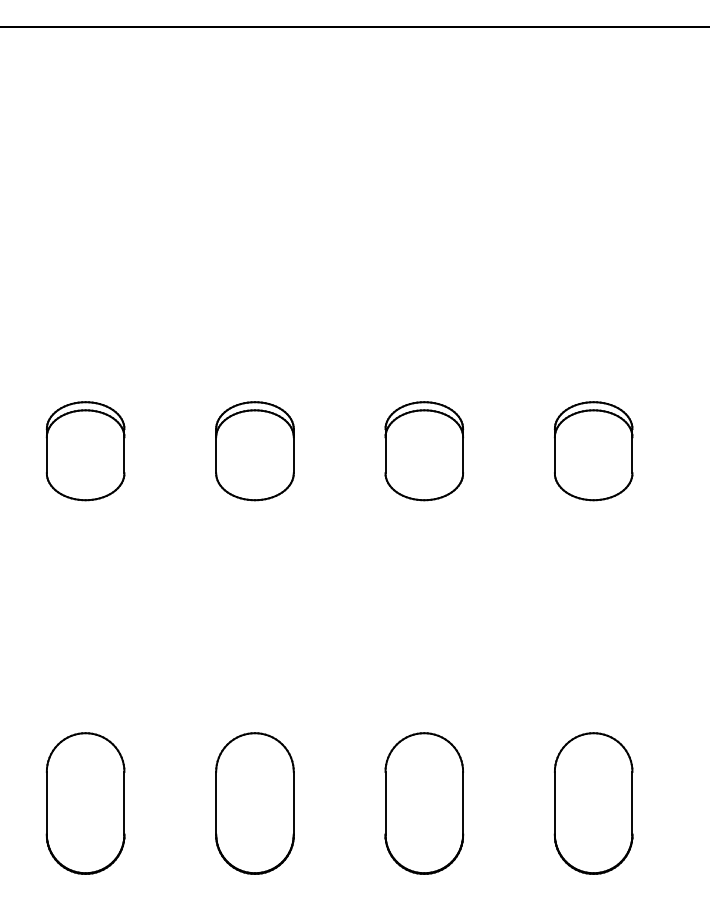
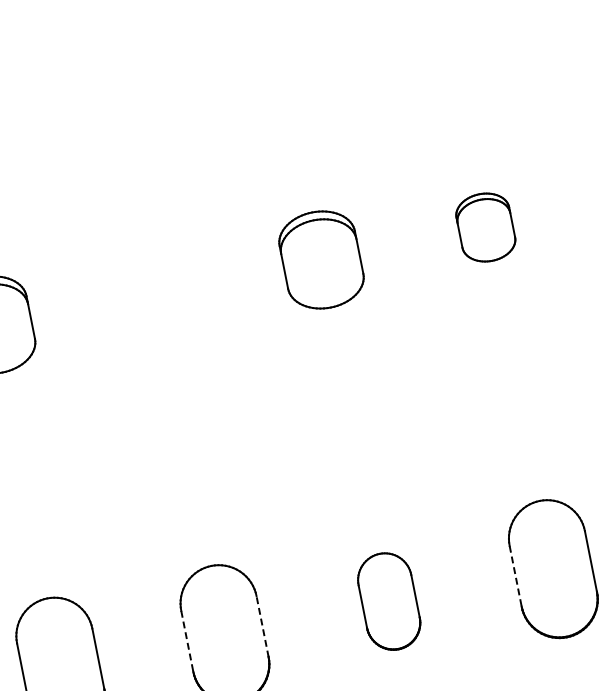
part: (254, 451) -> (156, 292), removed
part: (593, 451) -> (485, 227), size x0.7
line: (216, 803) -> (187, 641), solid -> dashed
line: (293, 803) -> (262, 626), solid -> dashed
part: (424, 803) -> (389, 601), size x0.7
line: (554, 803) -> (515, 576), solid -> dashed

